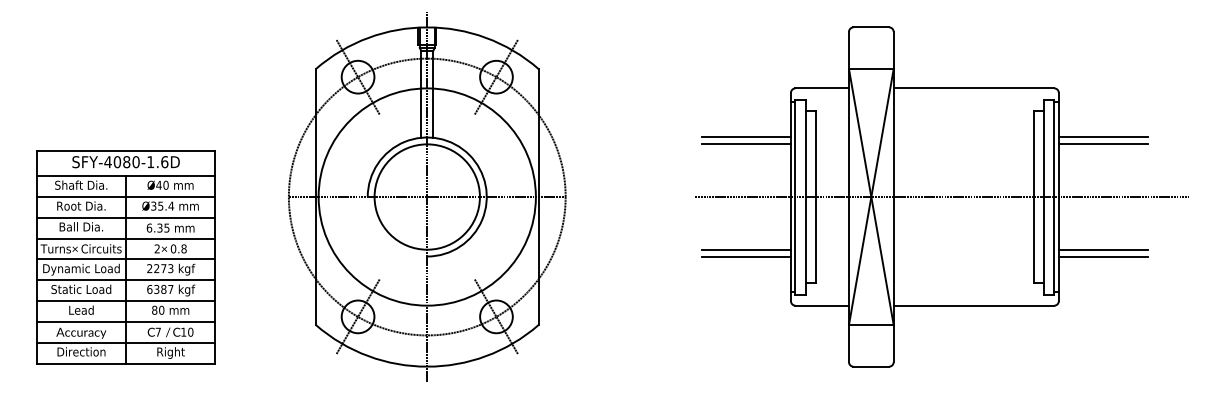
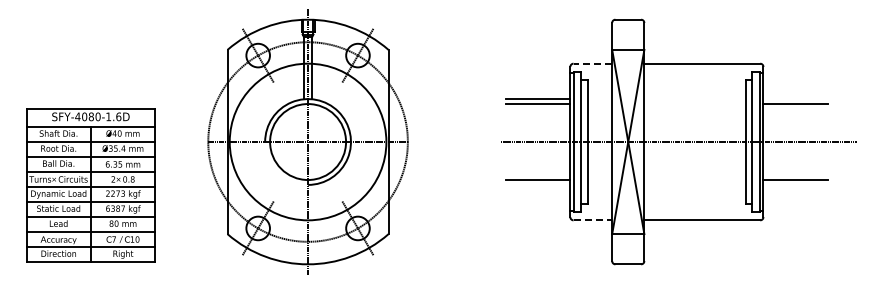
line: (821, 88) -> (592, 63), solid -> dashed
line: (1103, 138) -> (795, 99), removed
line: (745, 255) -> (537, 184), removed
line: (1103, 255) -> (795, 184), removed
line: (823, 305) -> (593, 220), solid -> dashed

